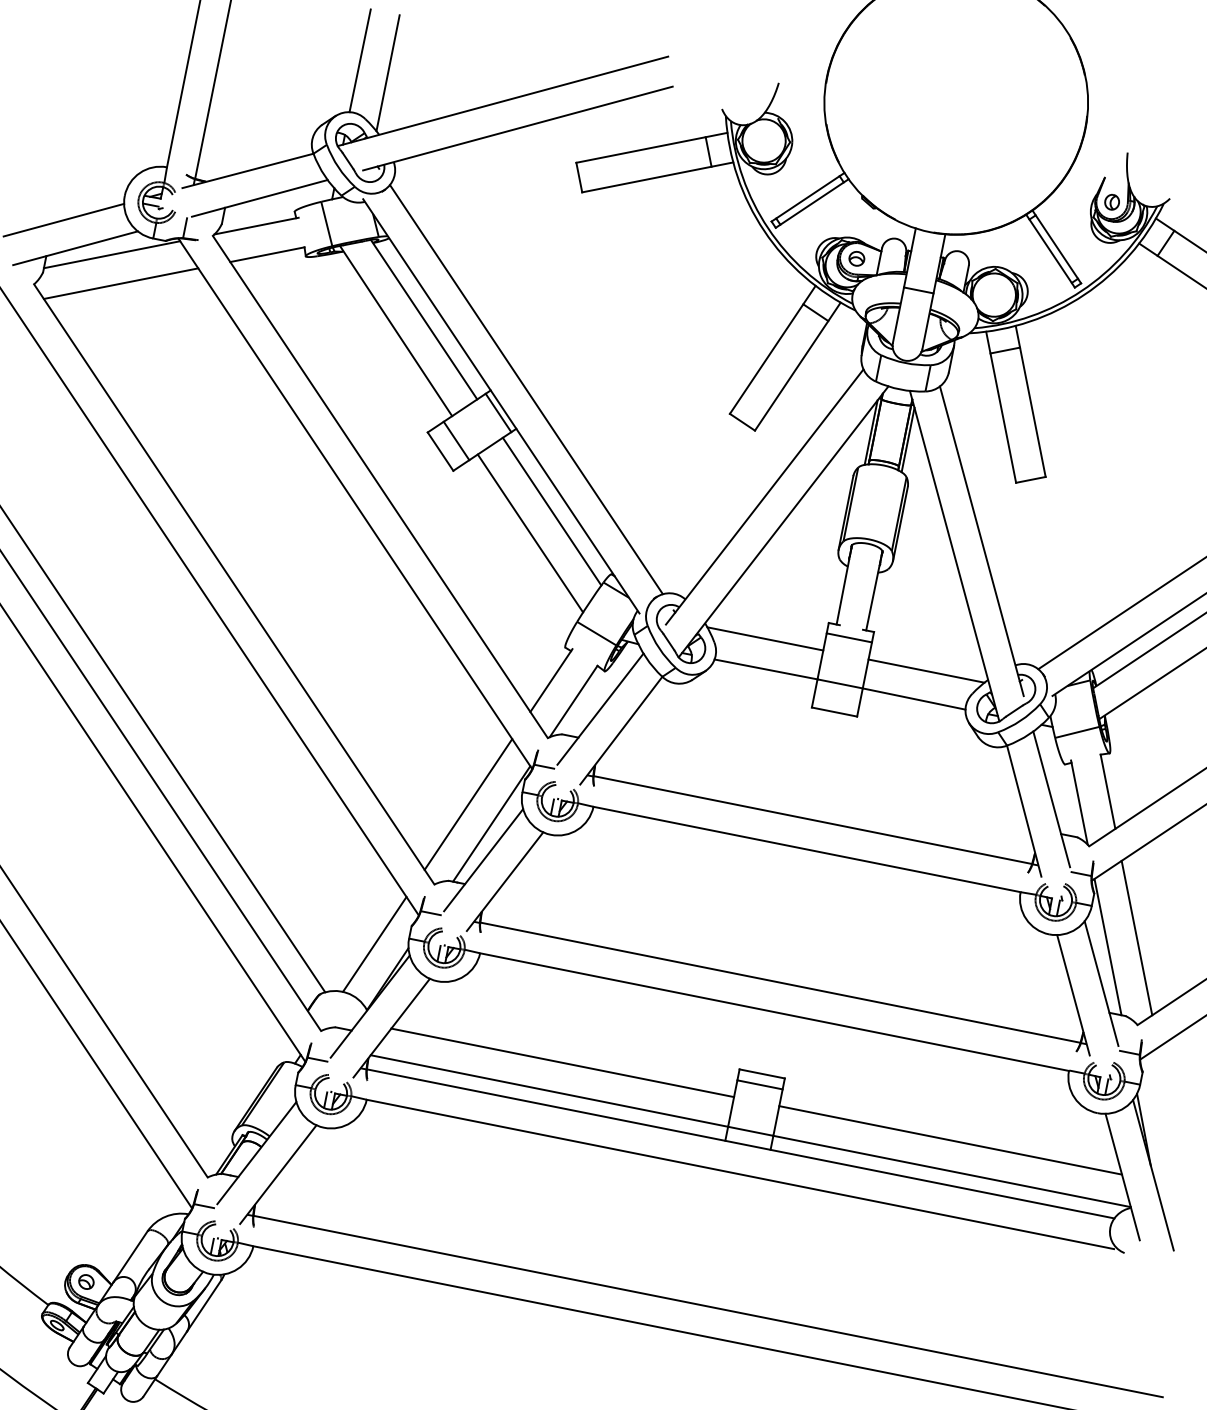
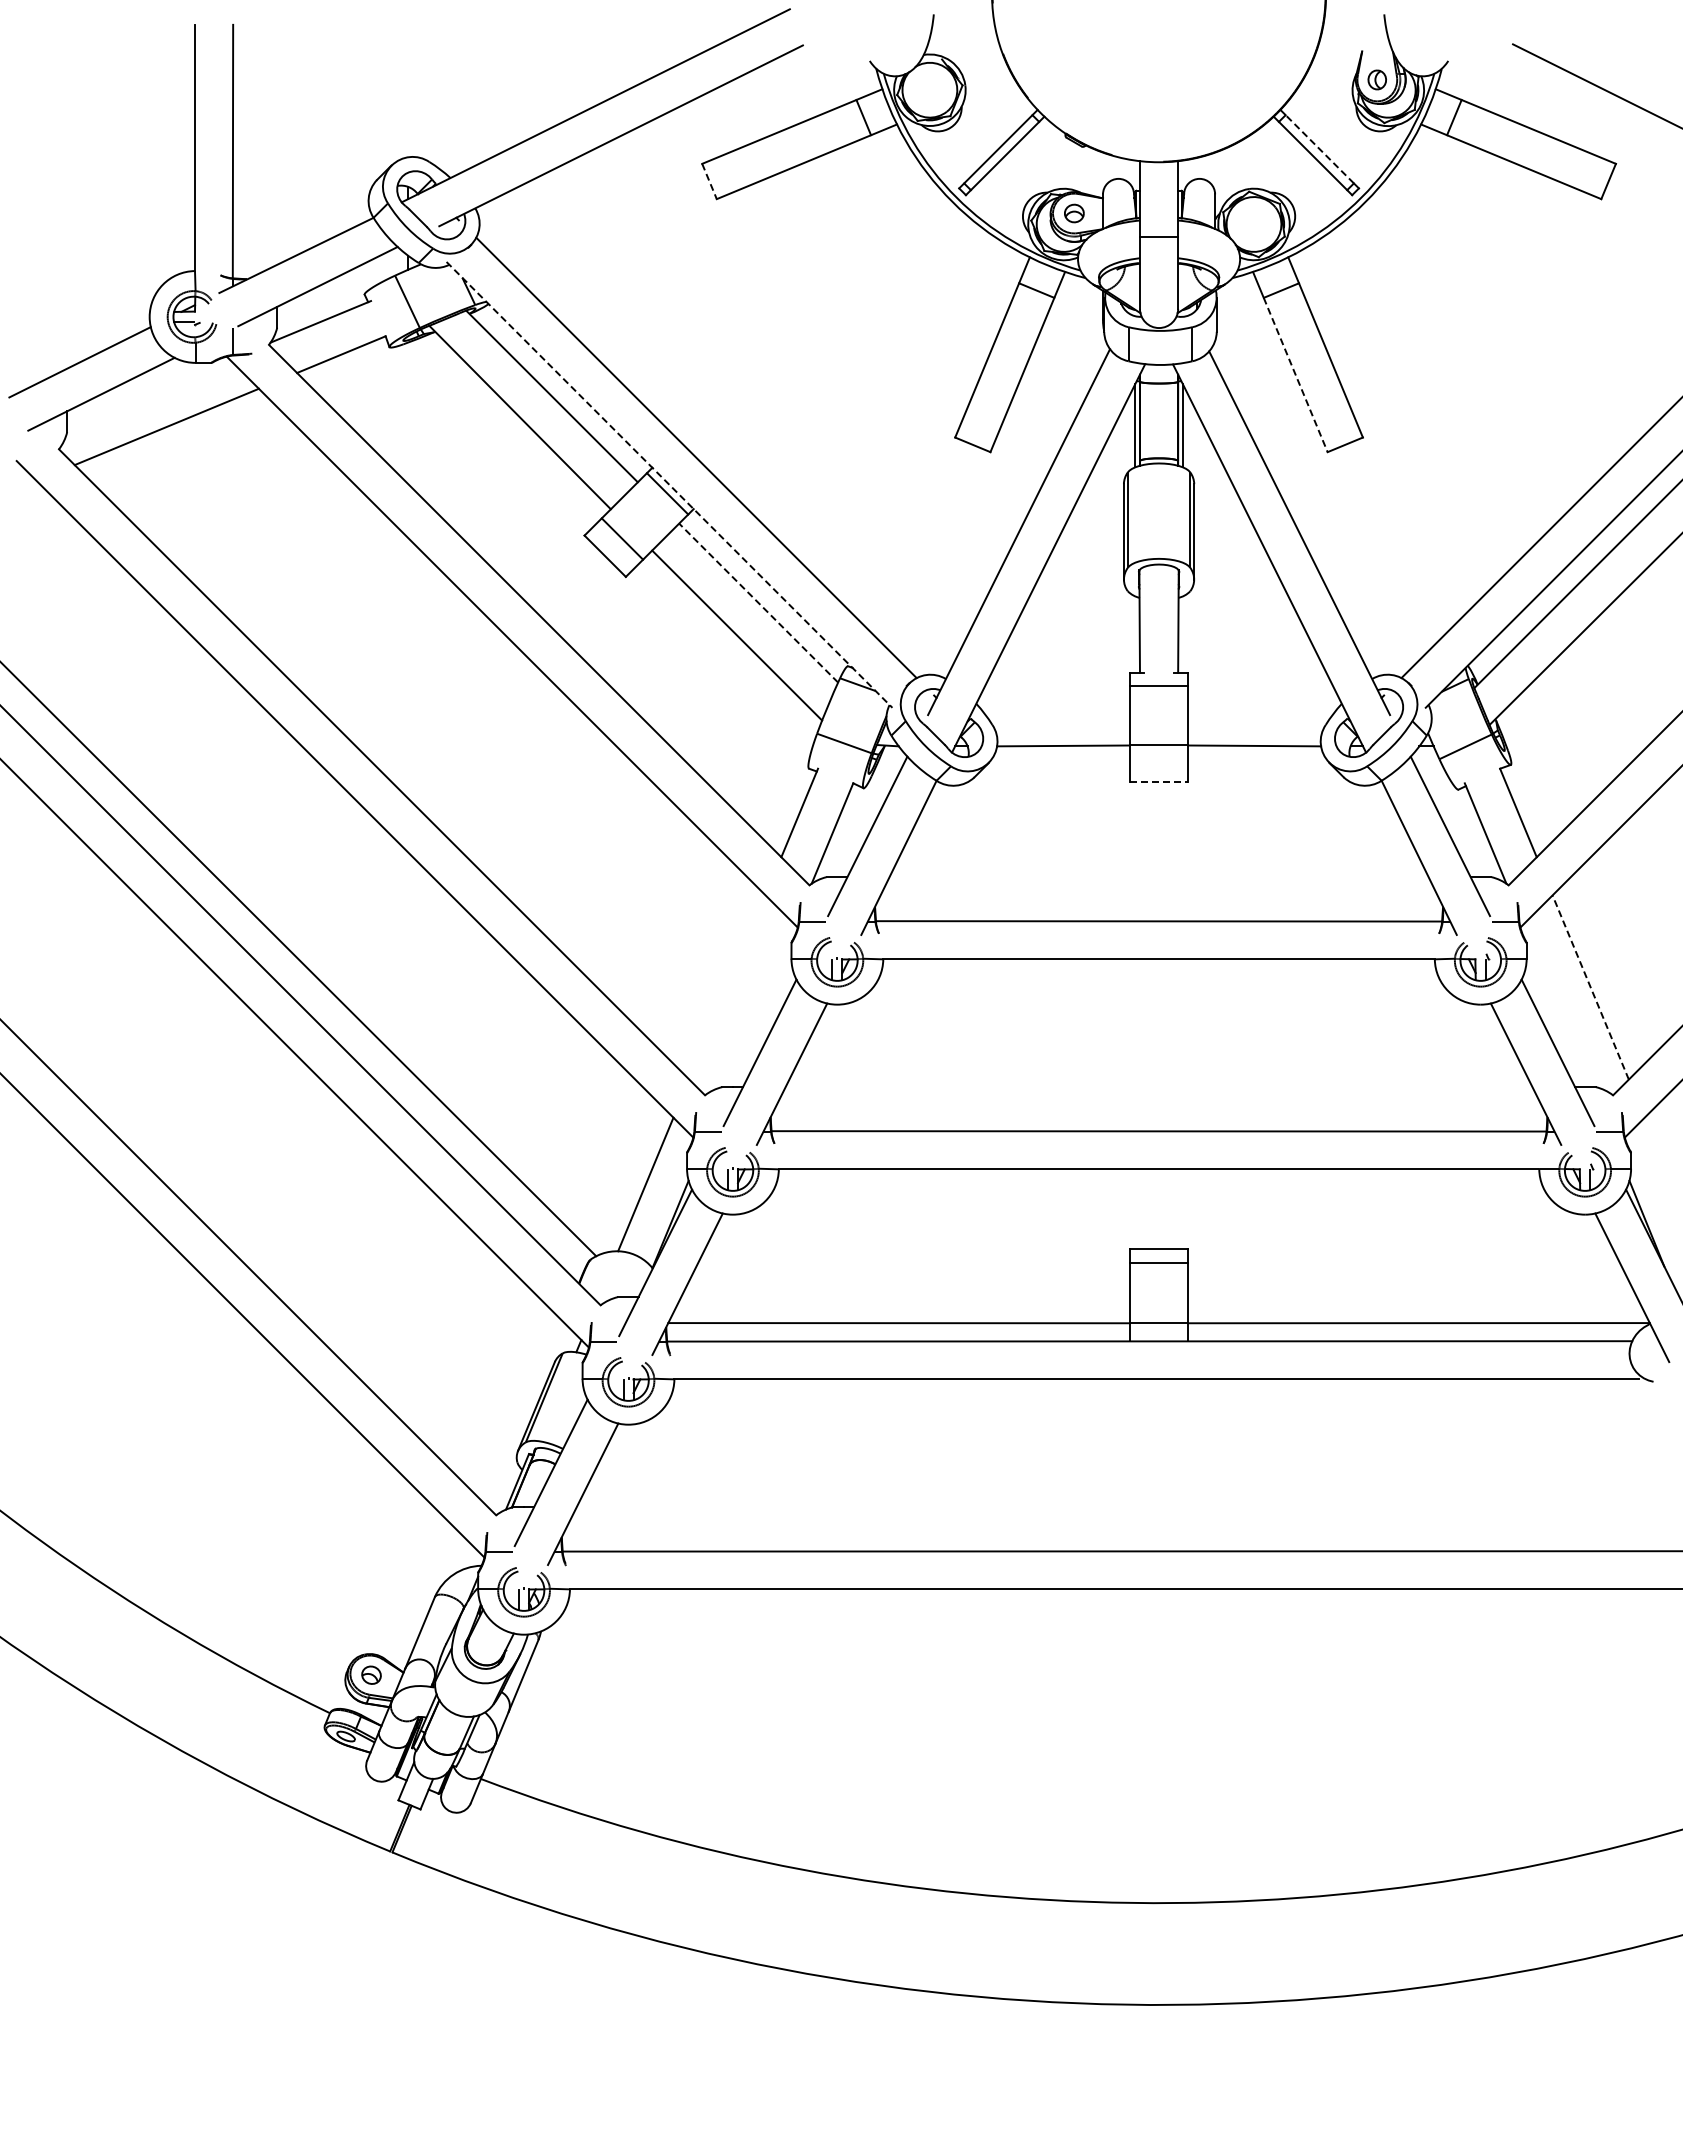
line: (360, 60) -> (408, 90), removed
line: (388, 73) -> (446, 99), removed
line: (579, 177) -> (709, 181), solid -> dashed
line: (1056, 246) -> (1319, 148), solid -> dashed
line: (112, 254) -> (148, 392), removed
line: (501, 406) -> (669, 485), solid -> dashed
line: (1003, 418) -> (1295, 375), solid -> dashed
line: (552, 511) -> (758, 602), solid -> dashed
line: (764, 639) -> (1054, 708), removed
line: (925, 671) -> (1262, 708), removed
line: (834, 711) -> (1159, 781), solid -> dashed
line: (468, 804) -> (727, 987), removed
line: (491, 823) -> (760, 1005), removed
line: (1136, 938) -> (1590, 987), solid -> dashed
line: (1107, 946) -> (1556, 1005), removed
line: (562, 1062) -> (908, 1284), removed
line: (950, 1140) -> (1409, 1284), removed

